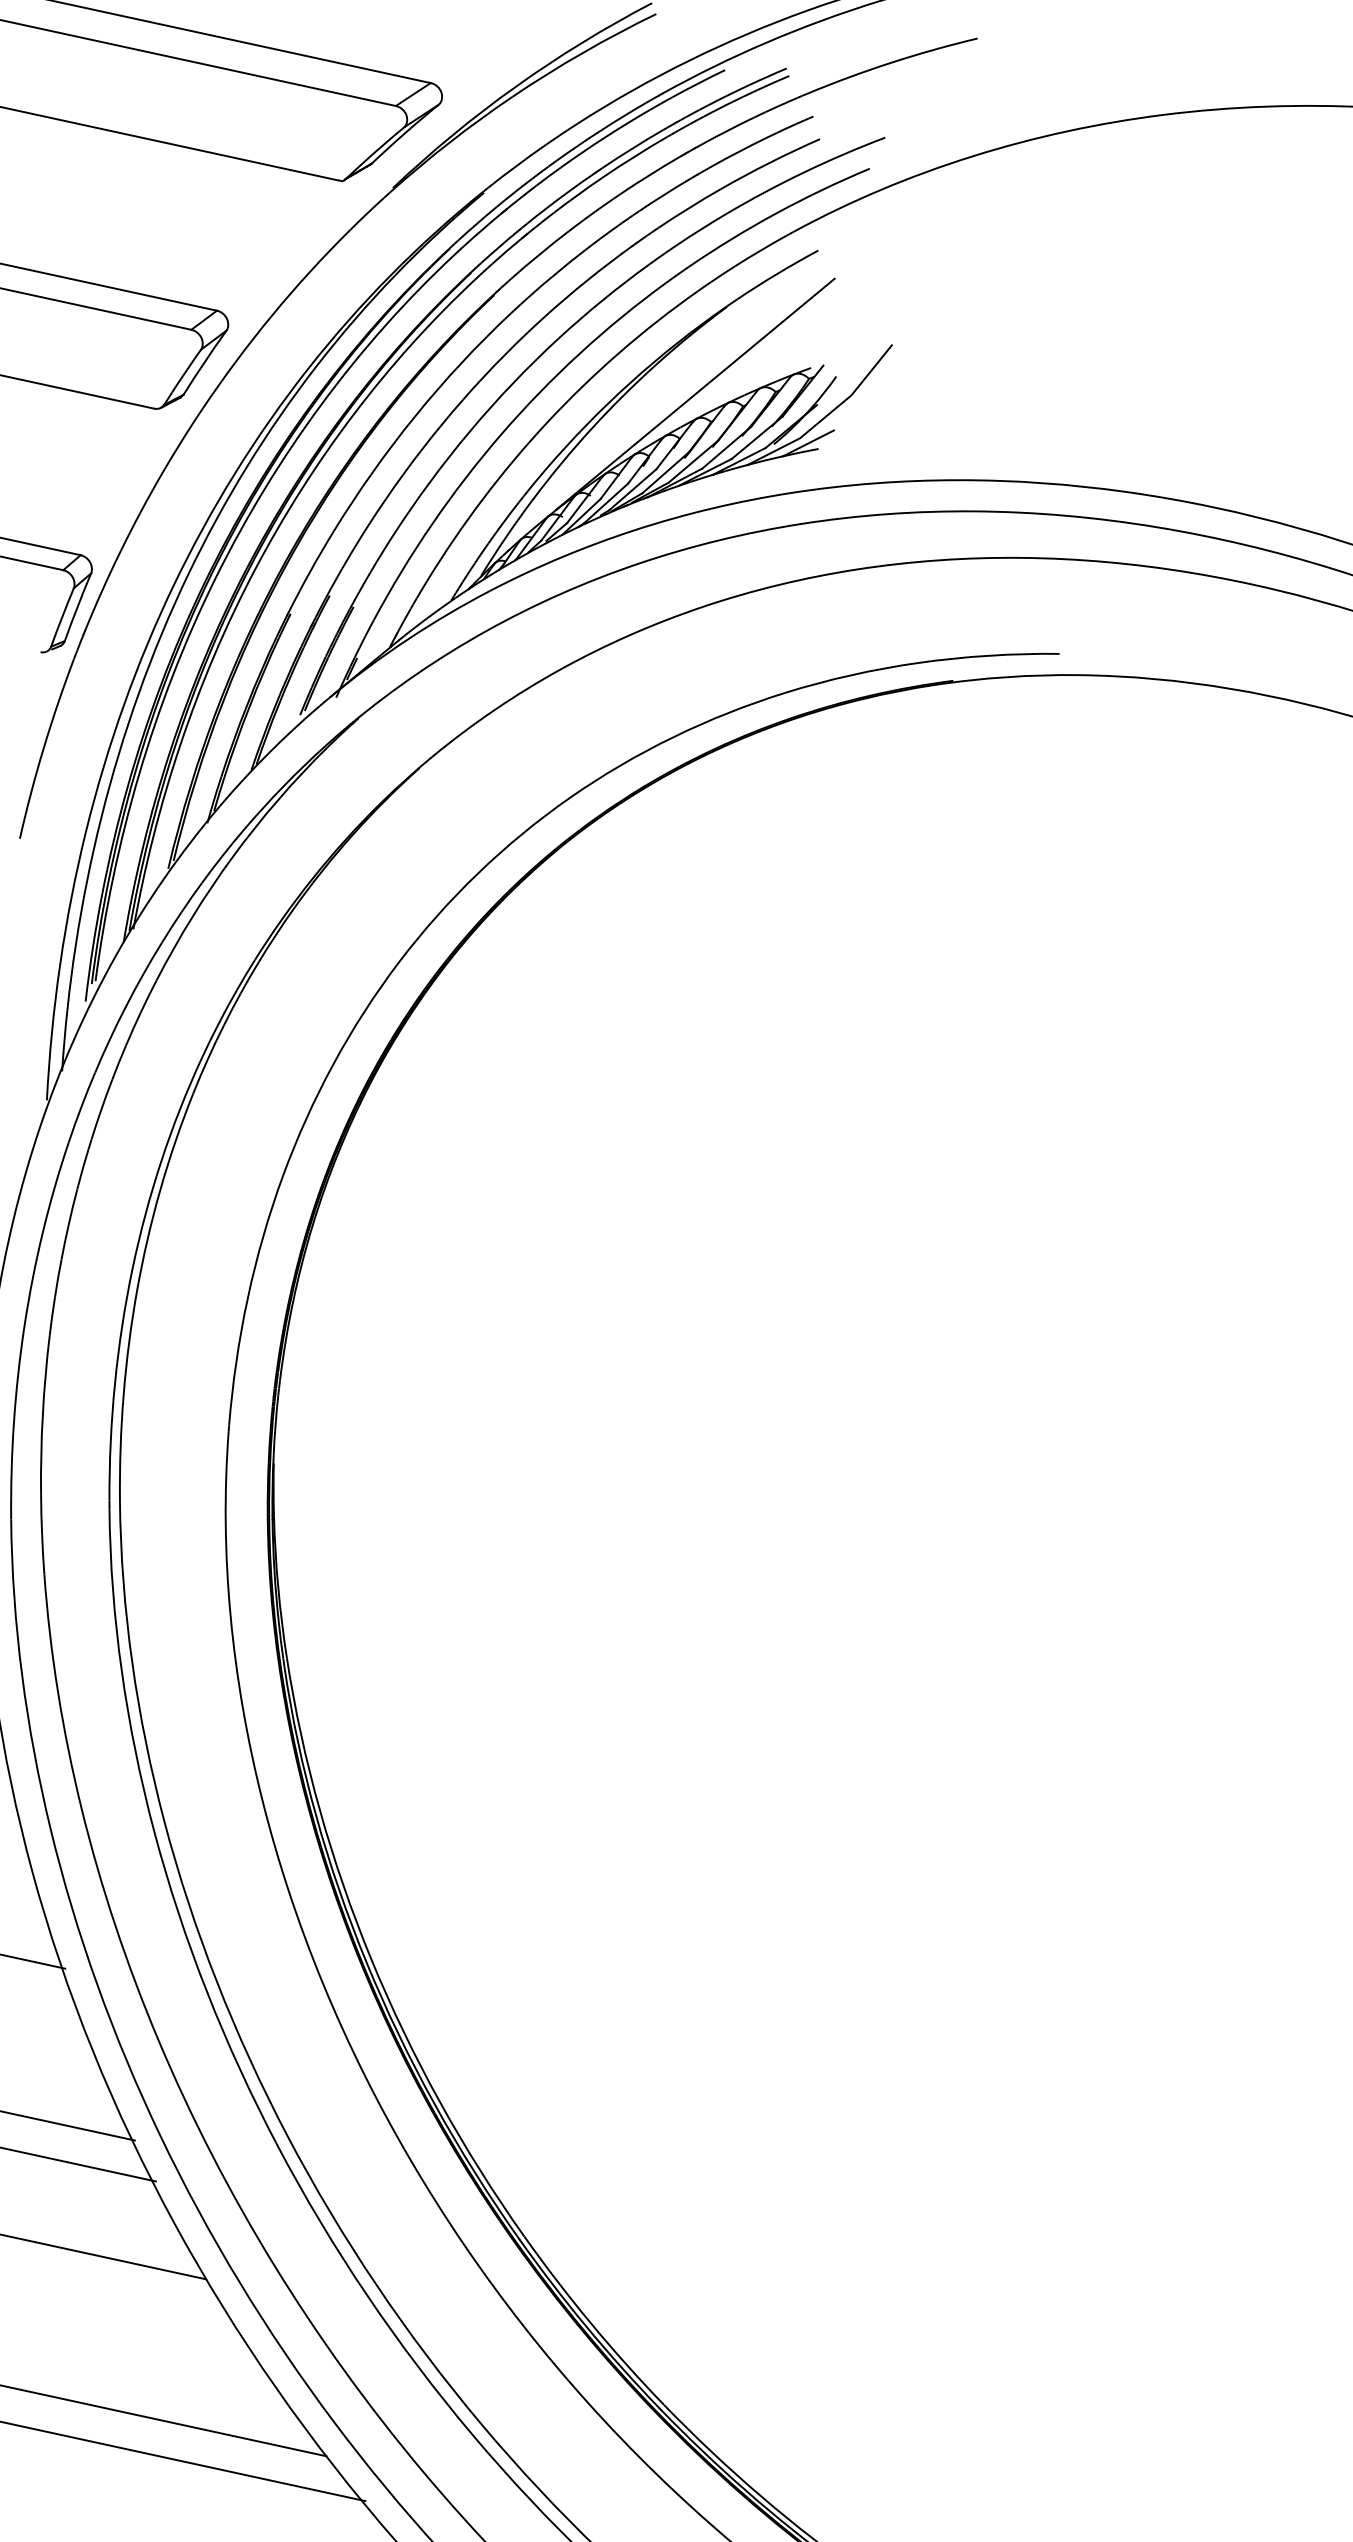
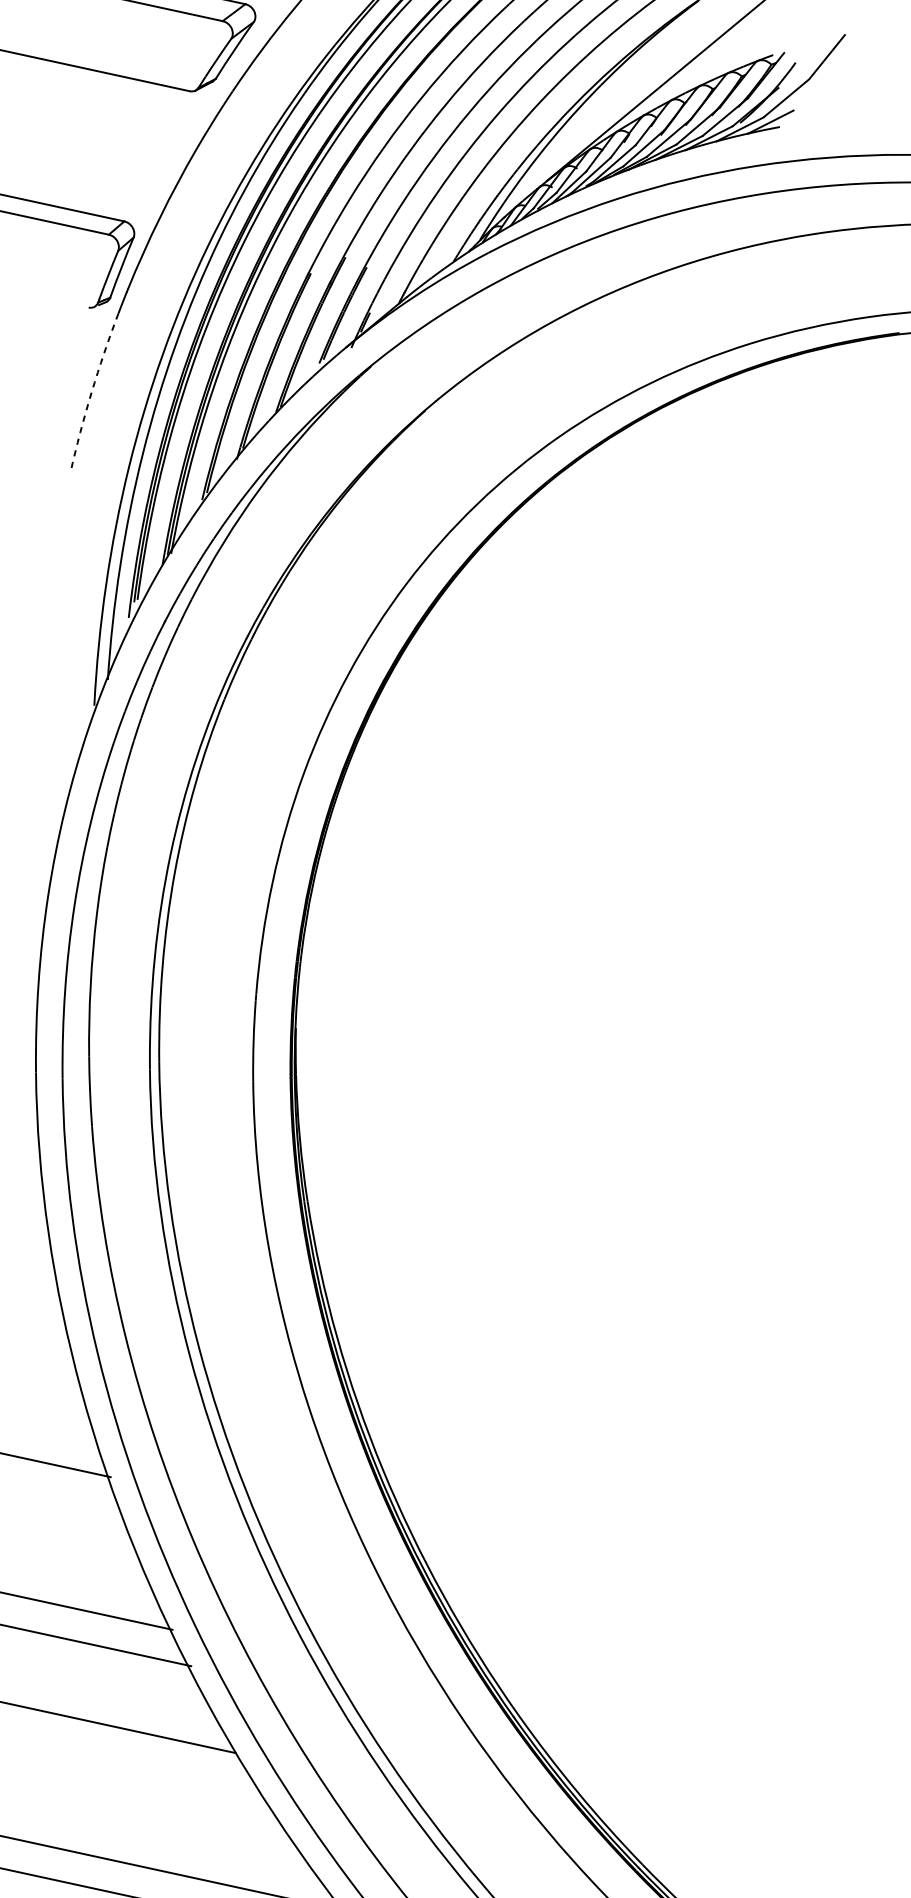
arc: (43, 747) -> (91, 392), solid -> dashed

